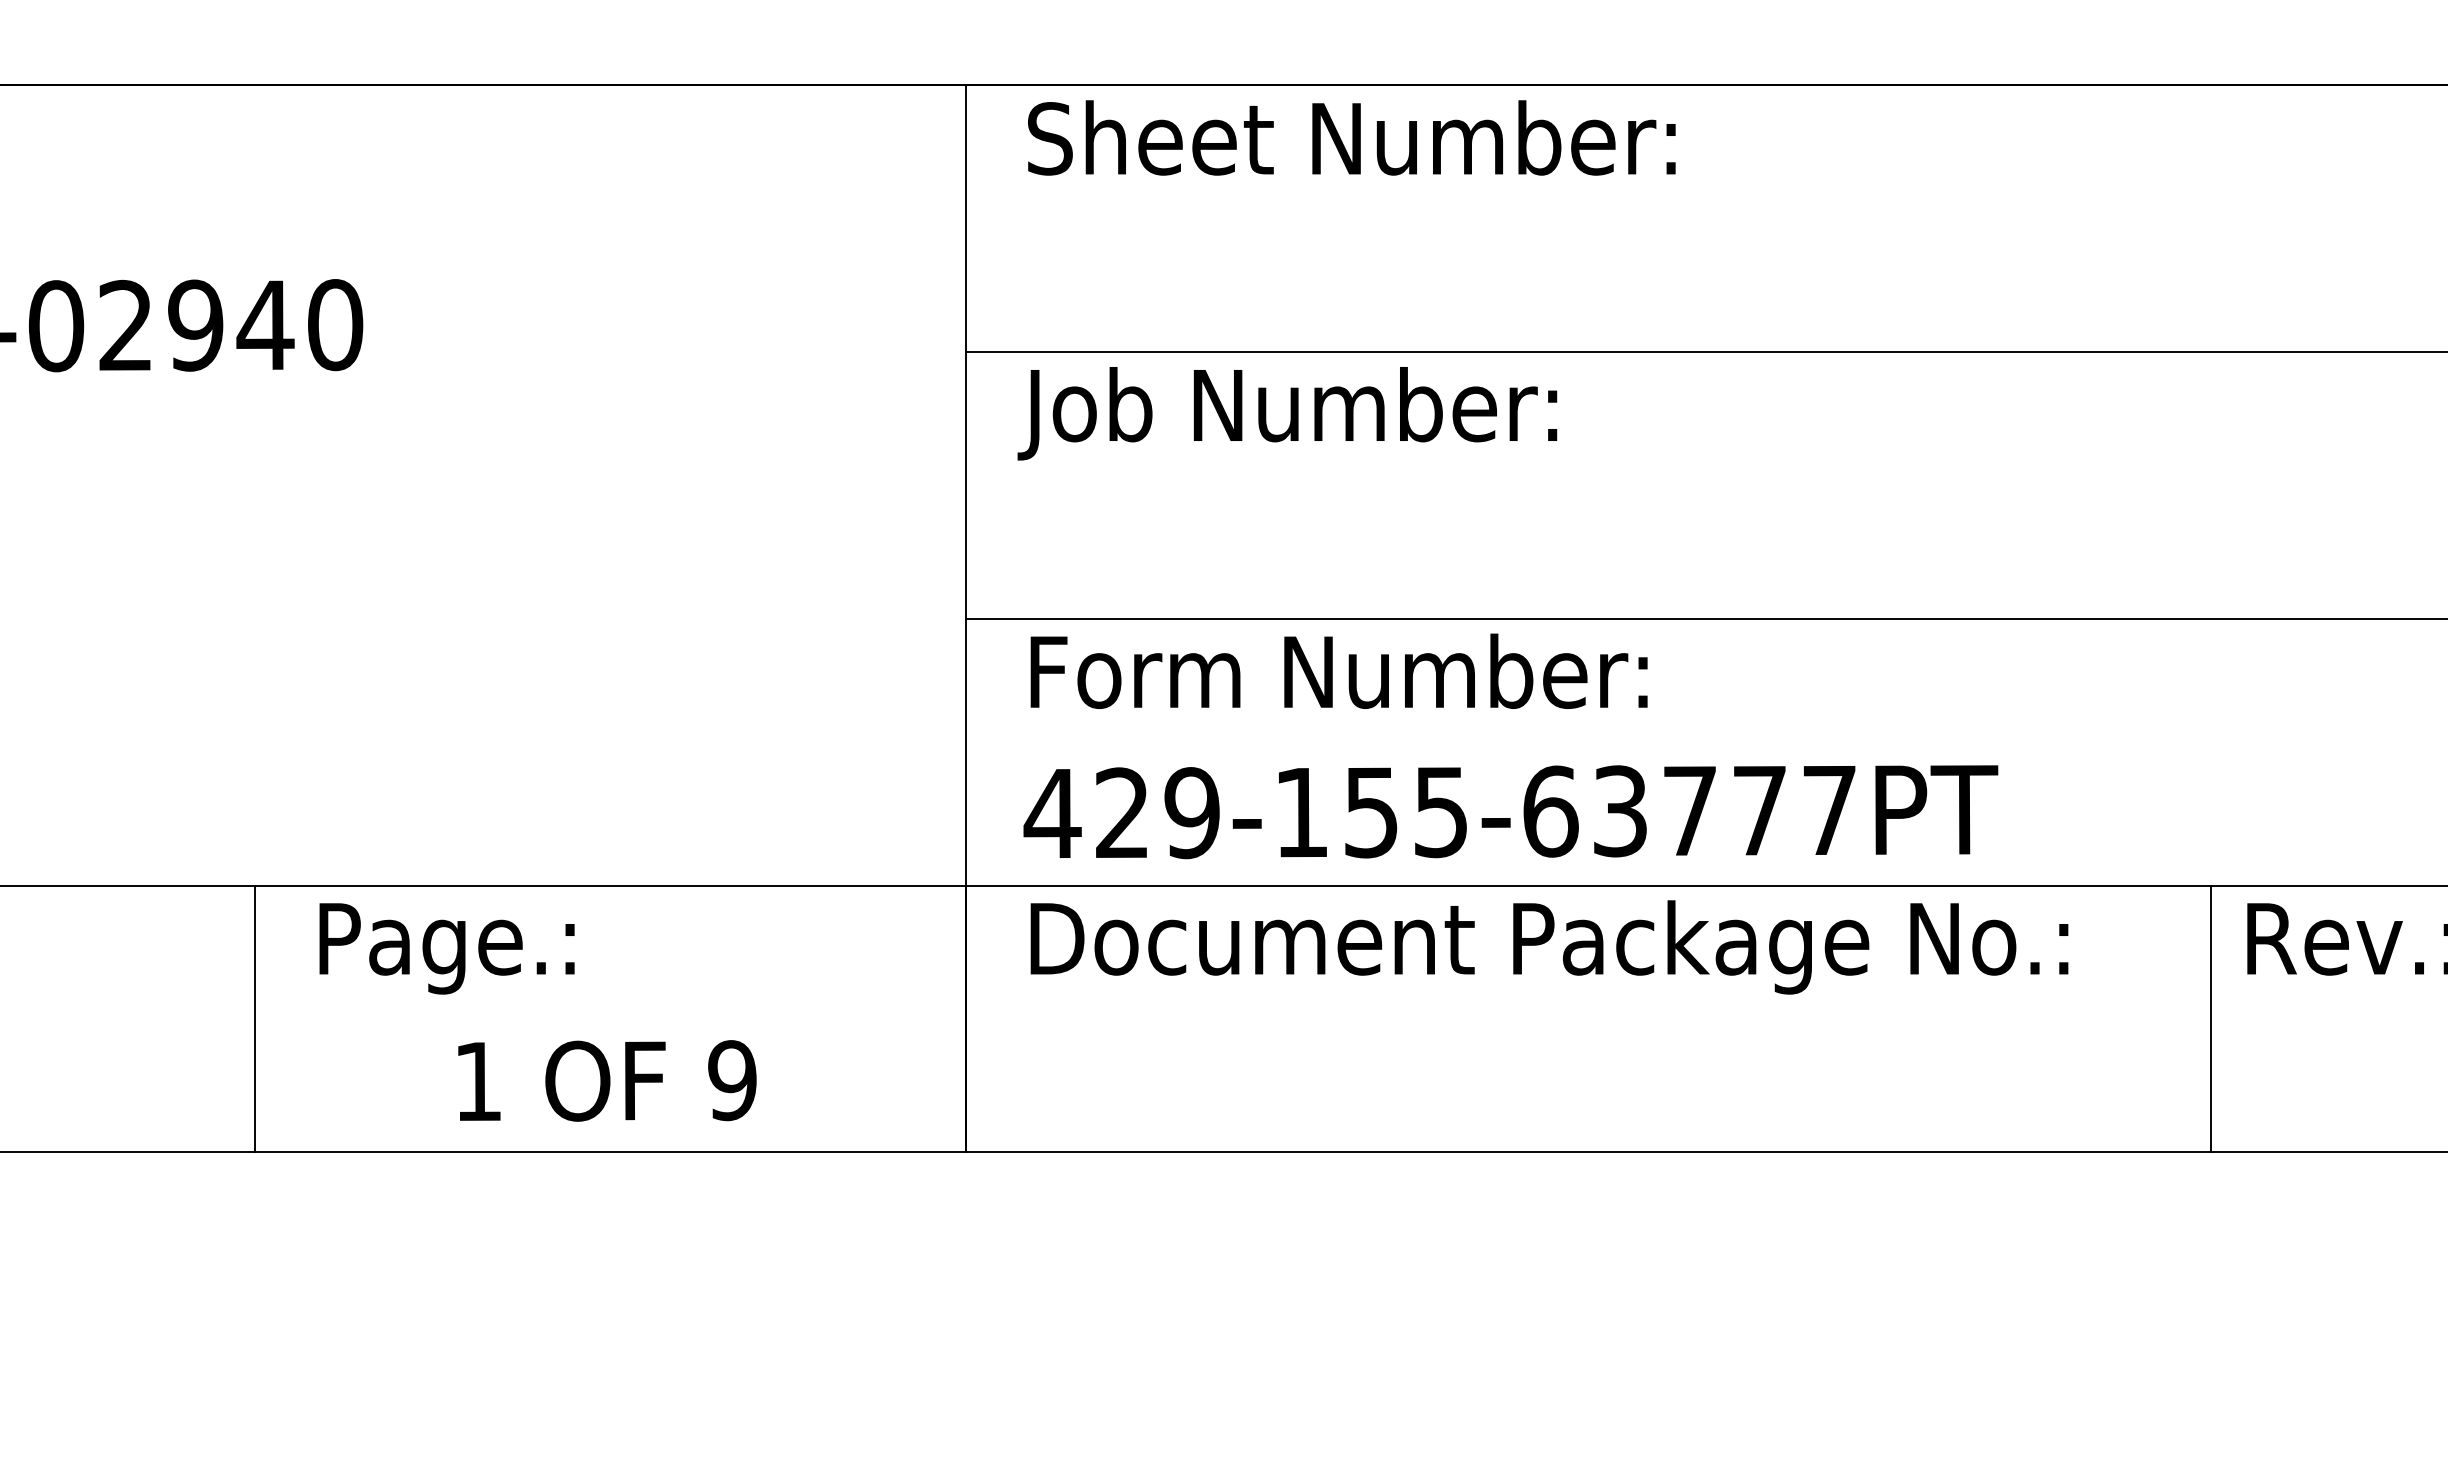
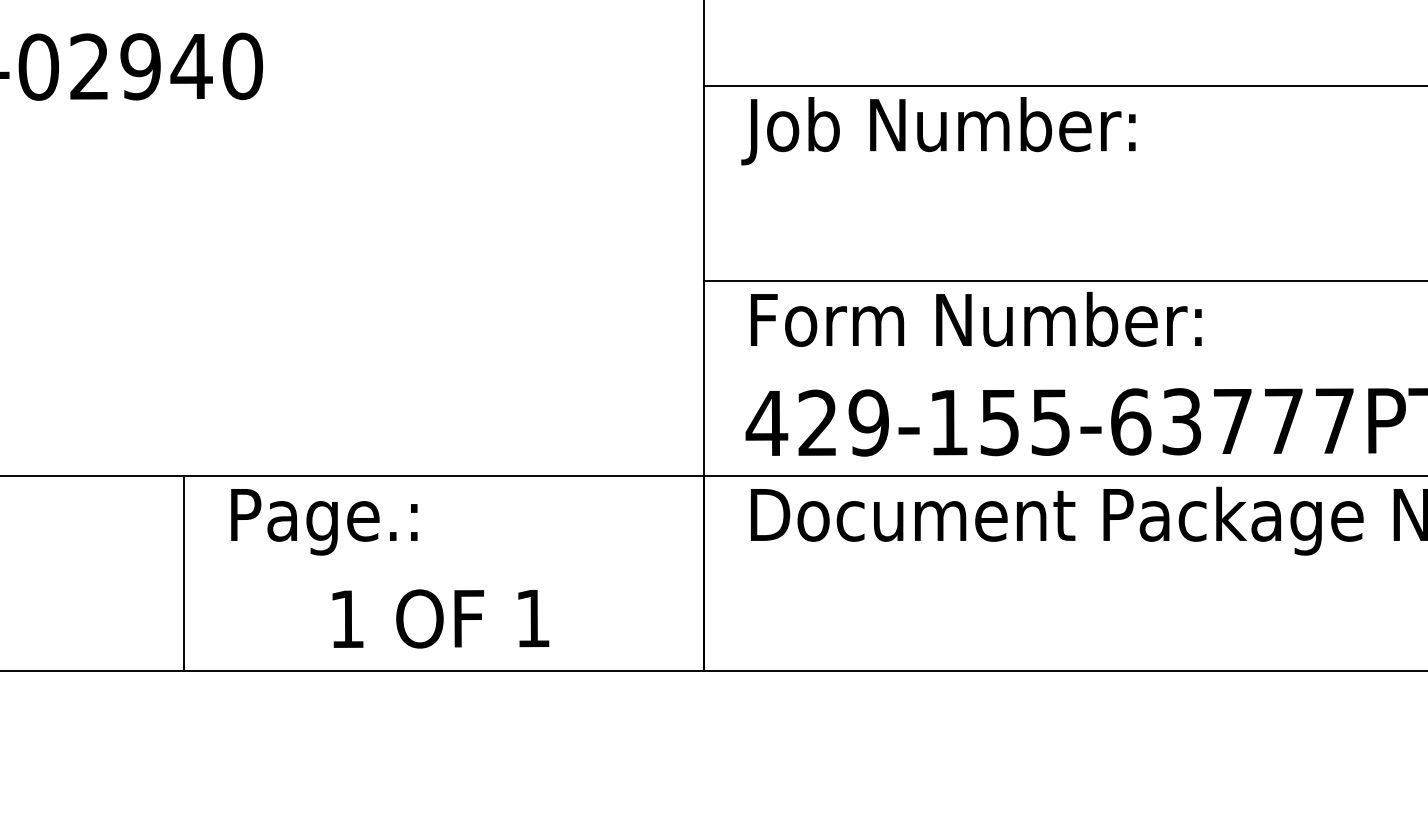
text: (732, 1080) -> (532, 618), 9 -> 1

